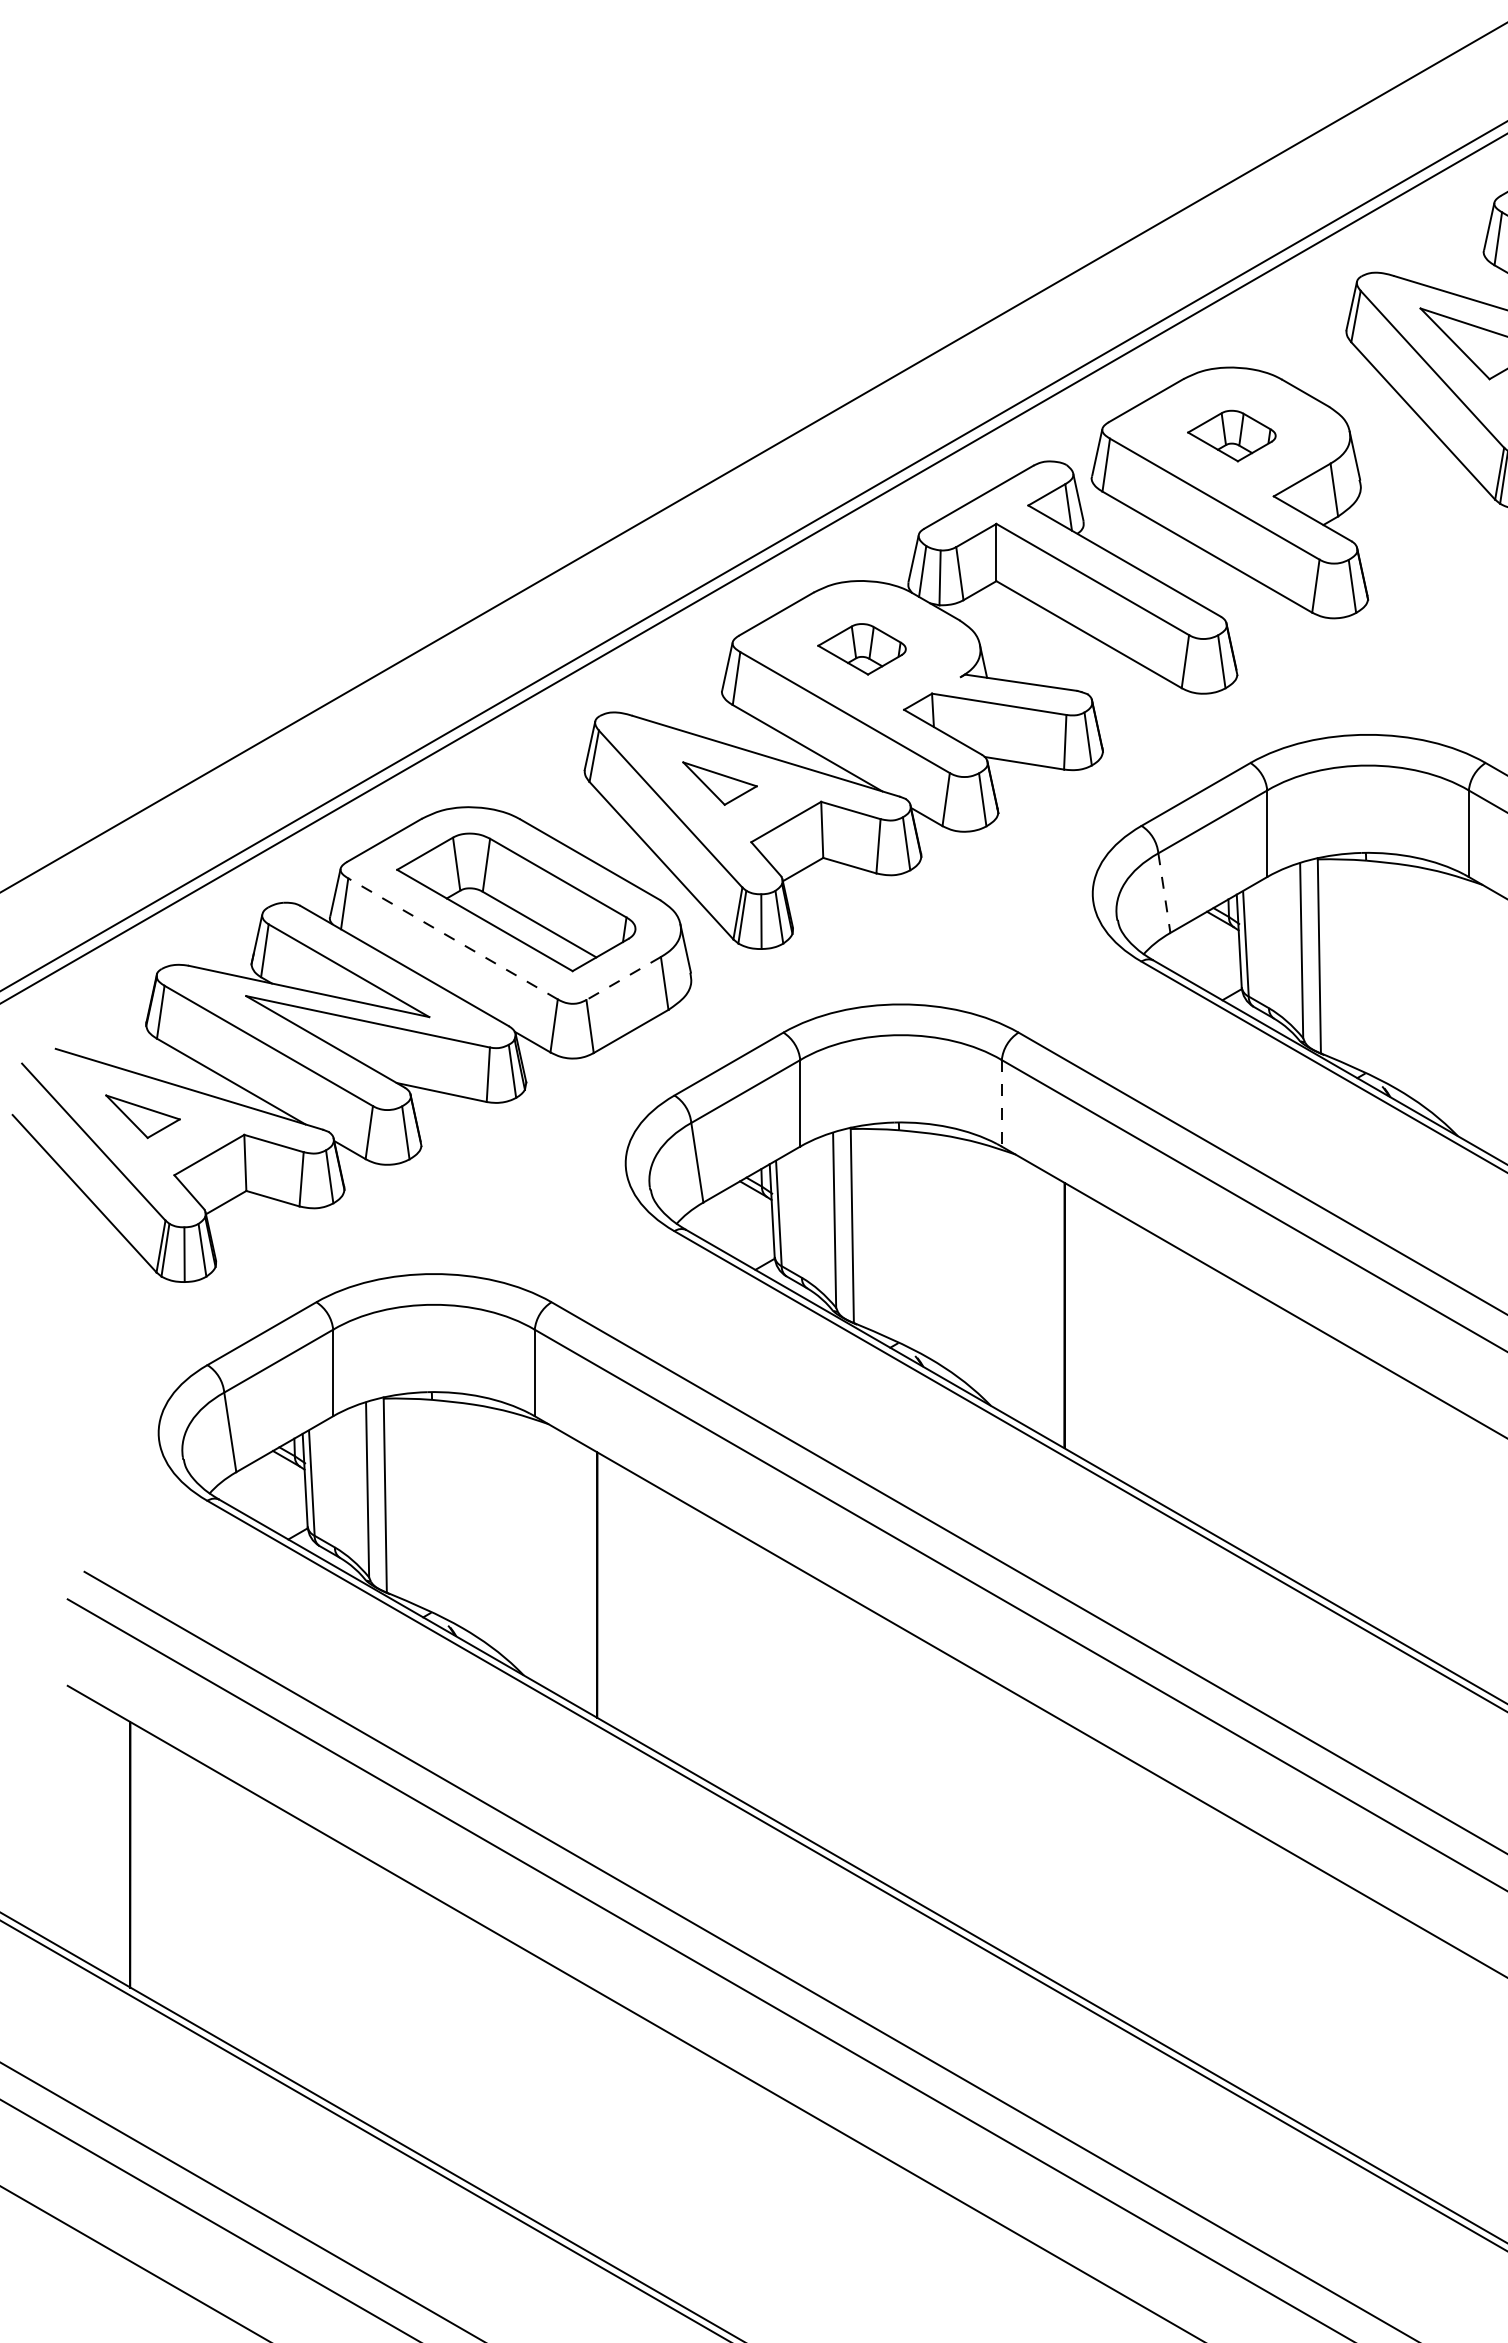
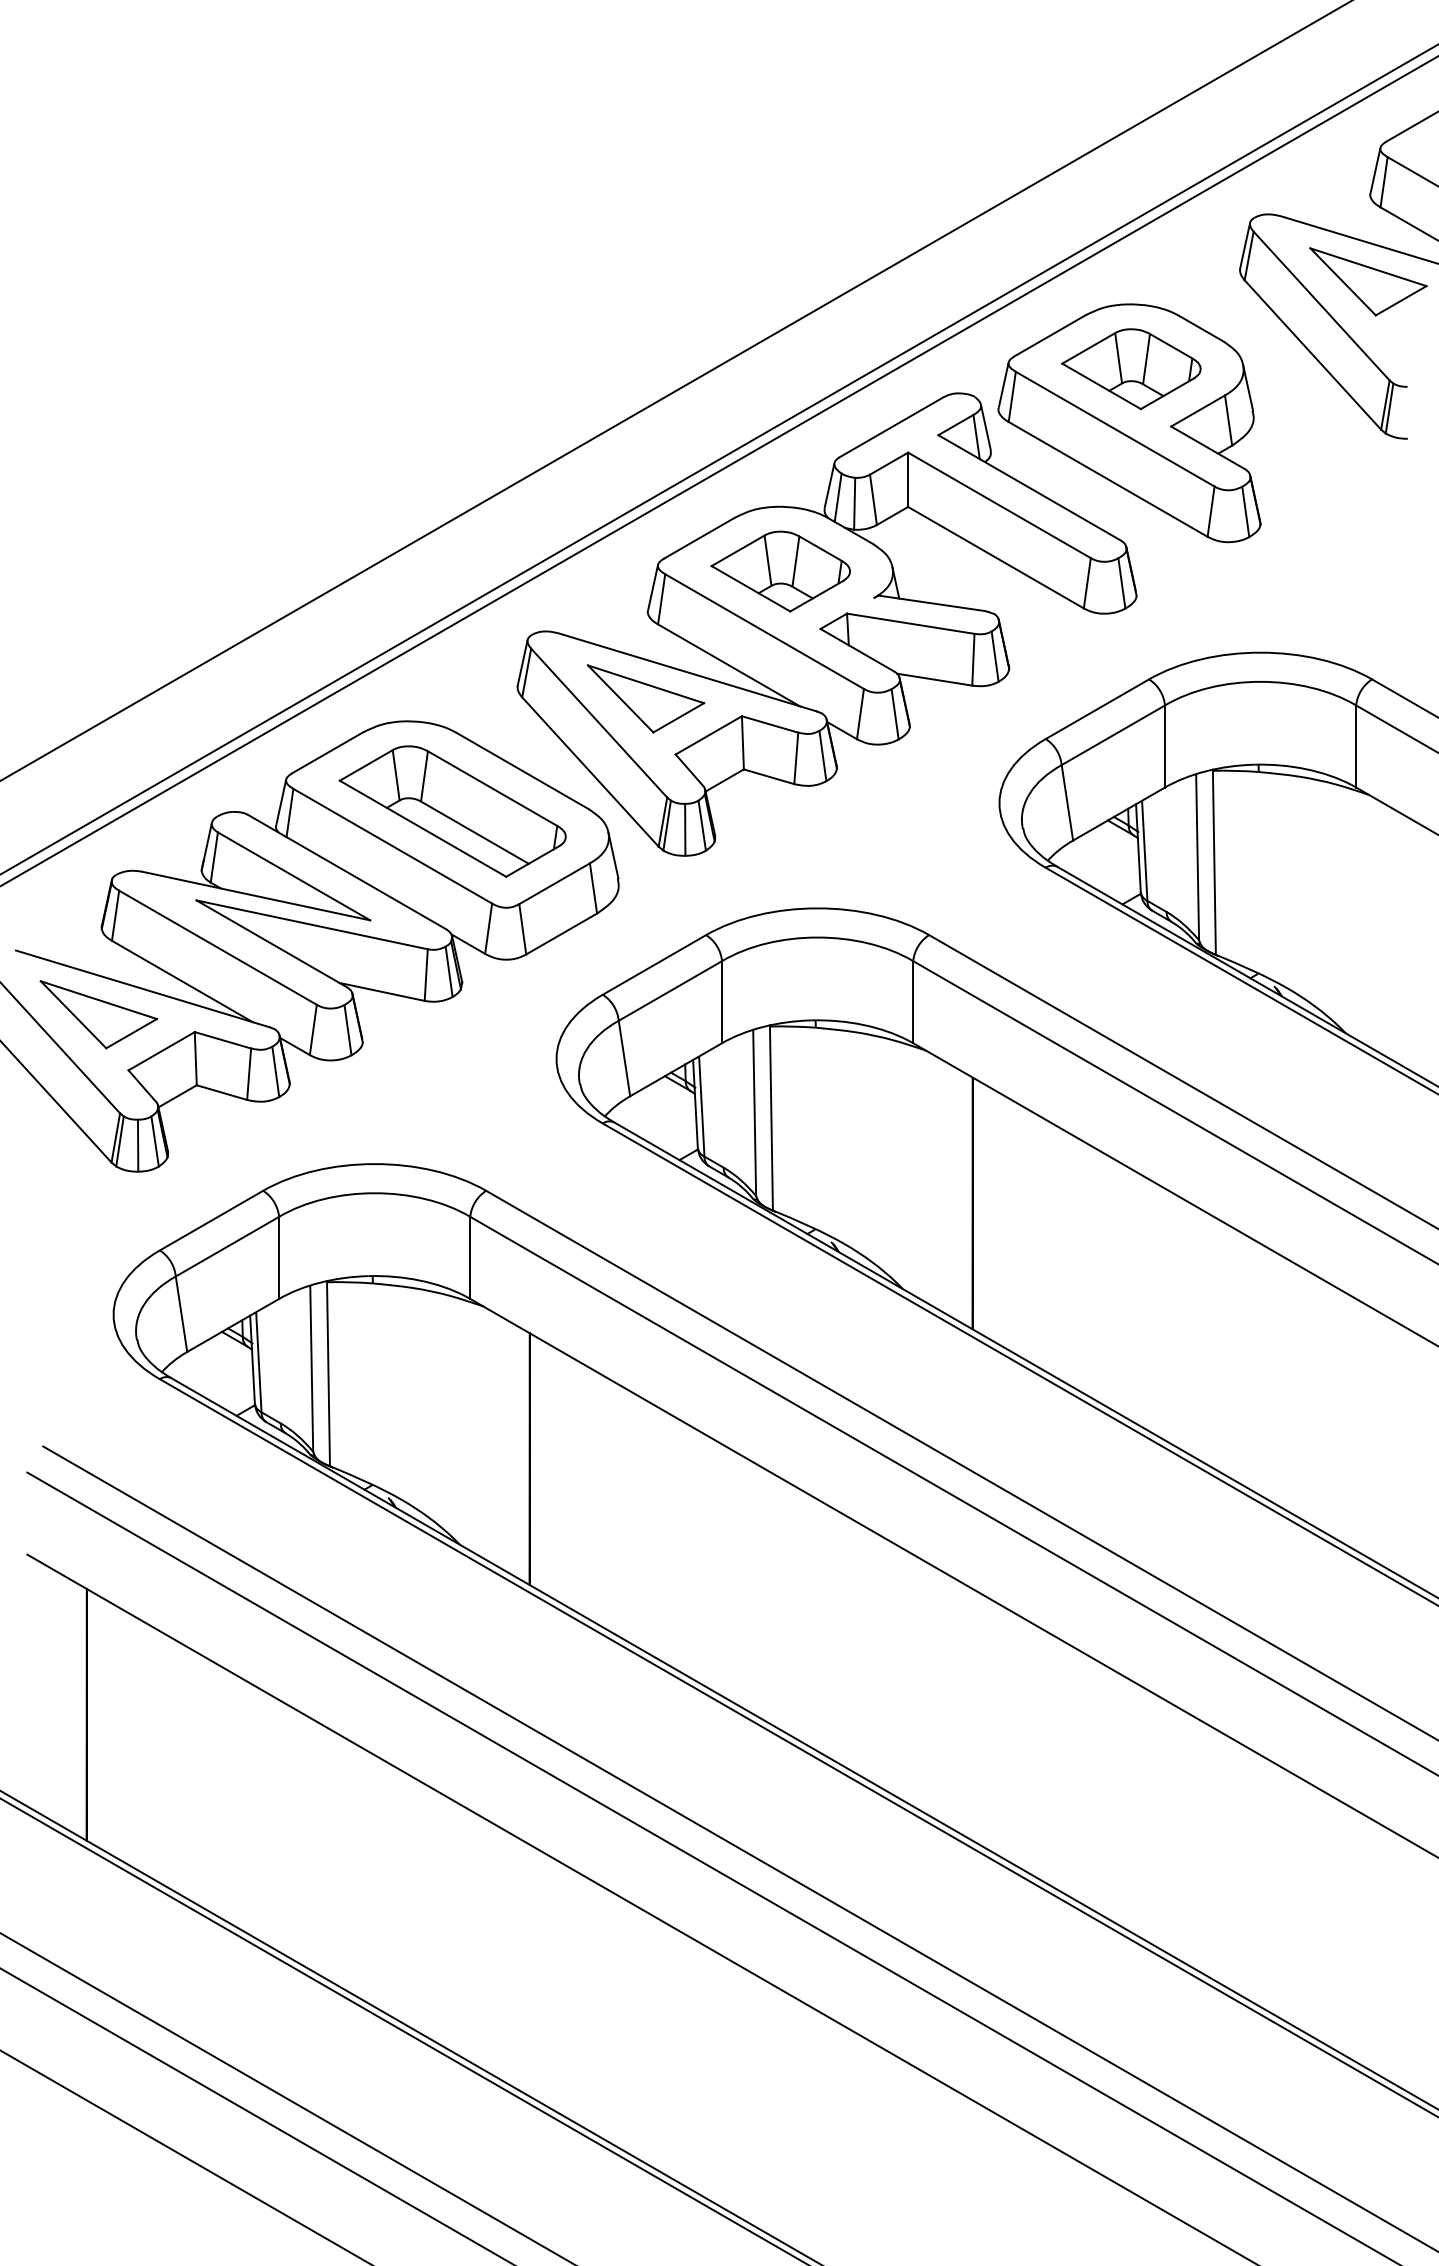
part: (1231, 436) -> (1131, 369), size x1.67
part: (861, 649) -> (780, 571), size x1.67
part: (719, 783) -> (645, 698), size x1.67
line: (1164, 893) -> (1067, 803), dashed -> solid
line: (452, 939) -> (392, 846), dashed -> solid
line: (623, 978) -> (554, 883), dashed -> solid
line: (1002, 1103) -> (913, 1002), dashed -> solid
part: (142, 1116) -> (98, 1014), size x1.67

